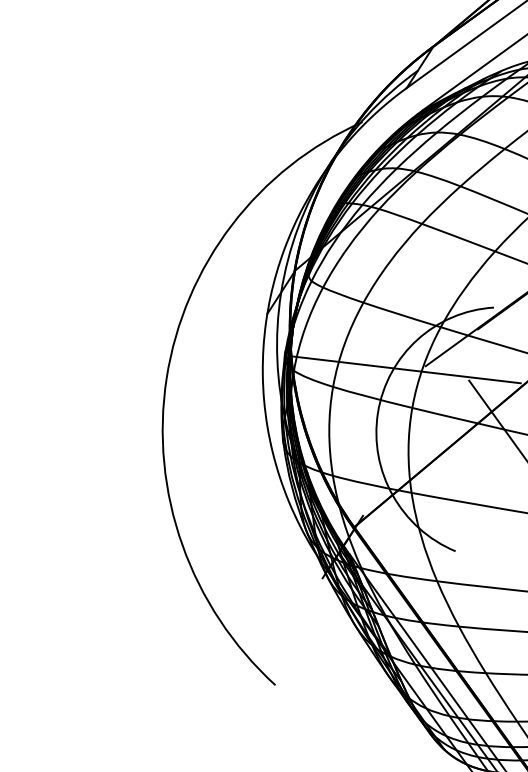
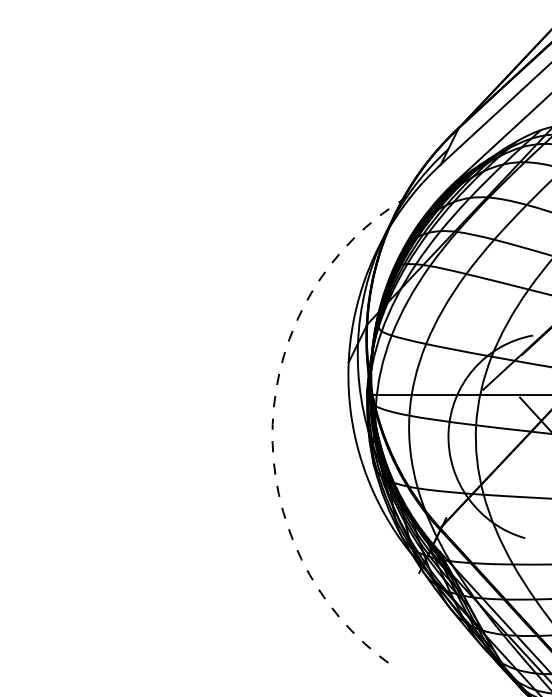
arc: (166, 378) -> (272, 424), solid -> dashed

